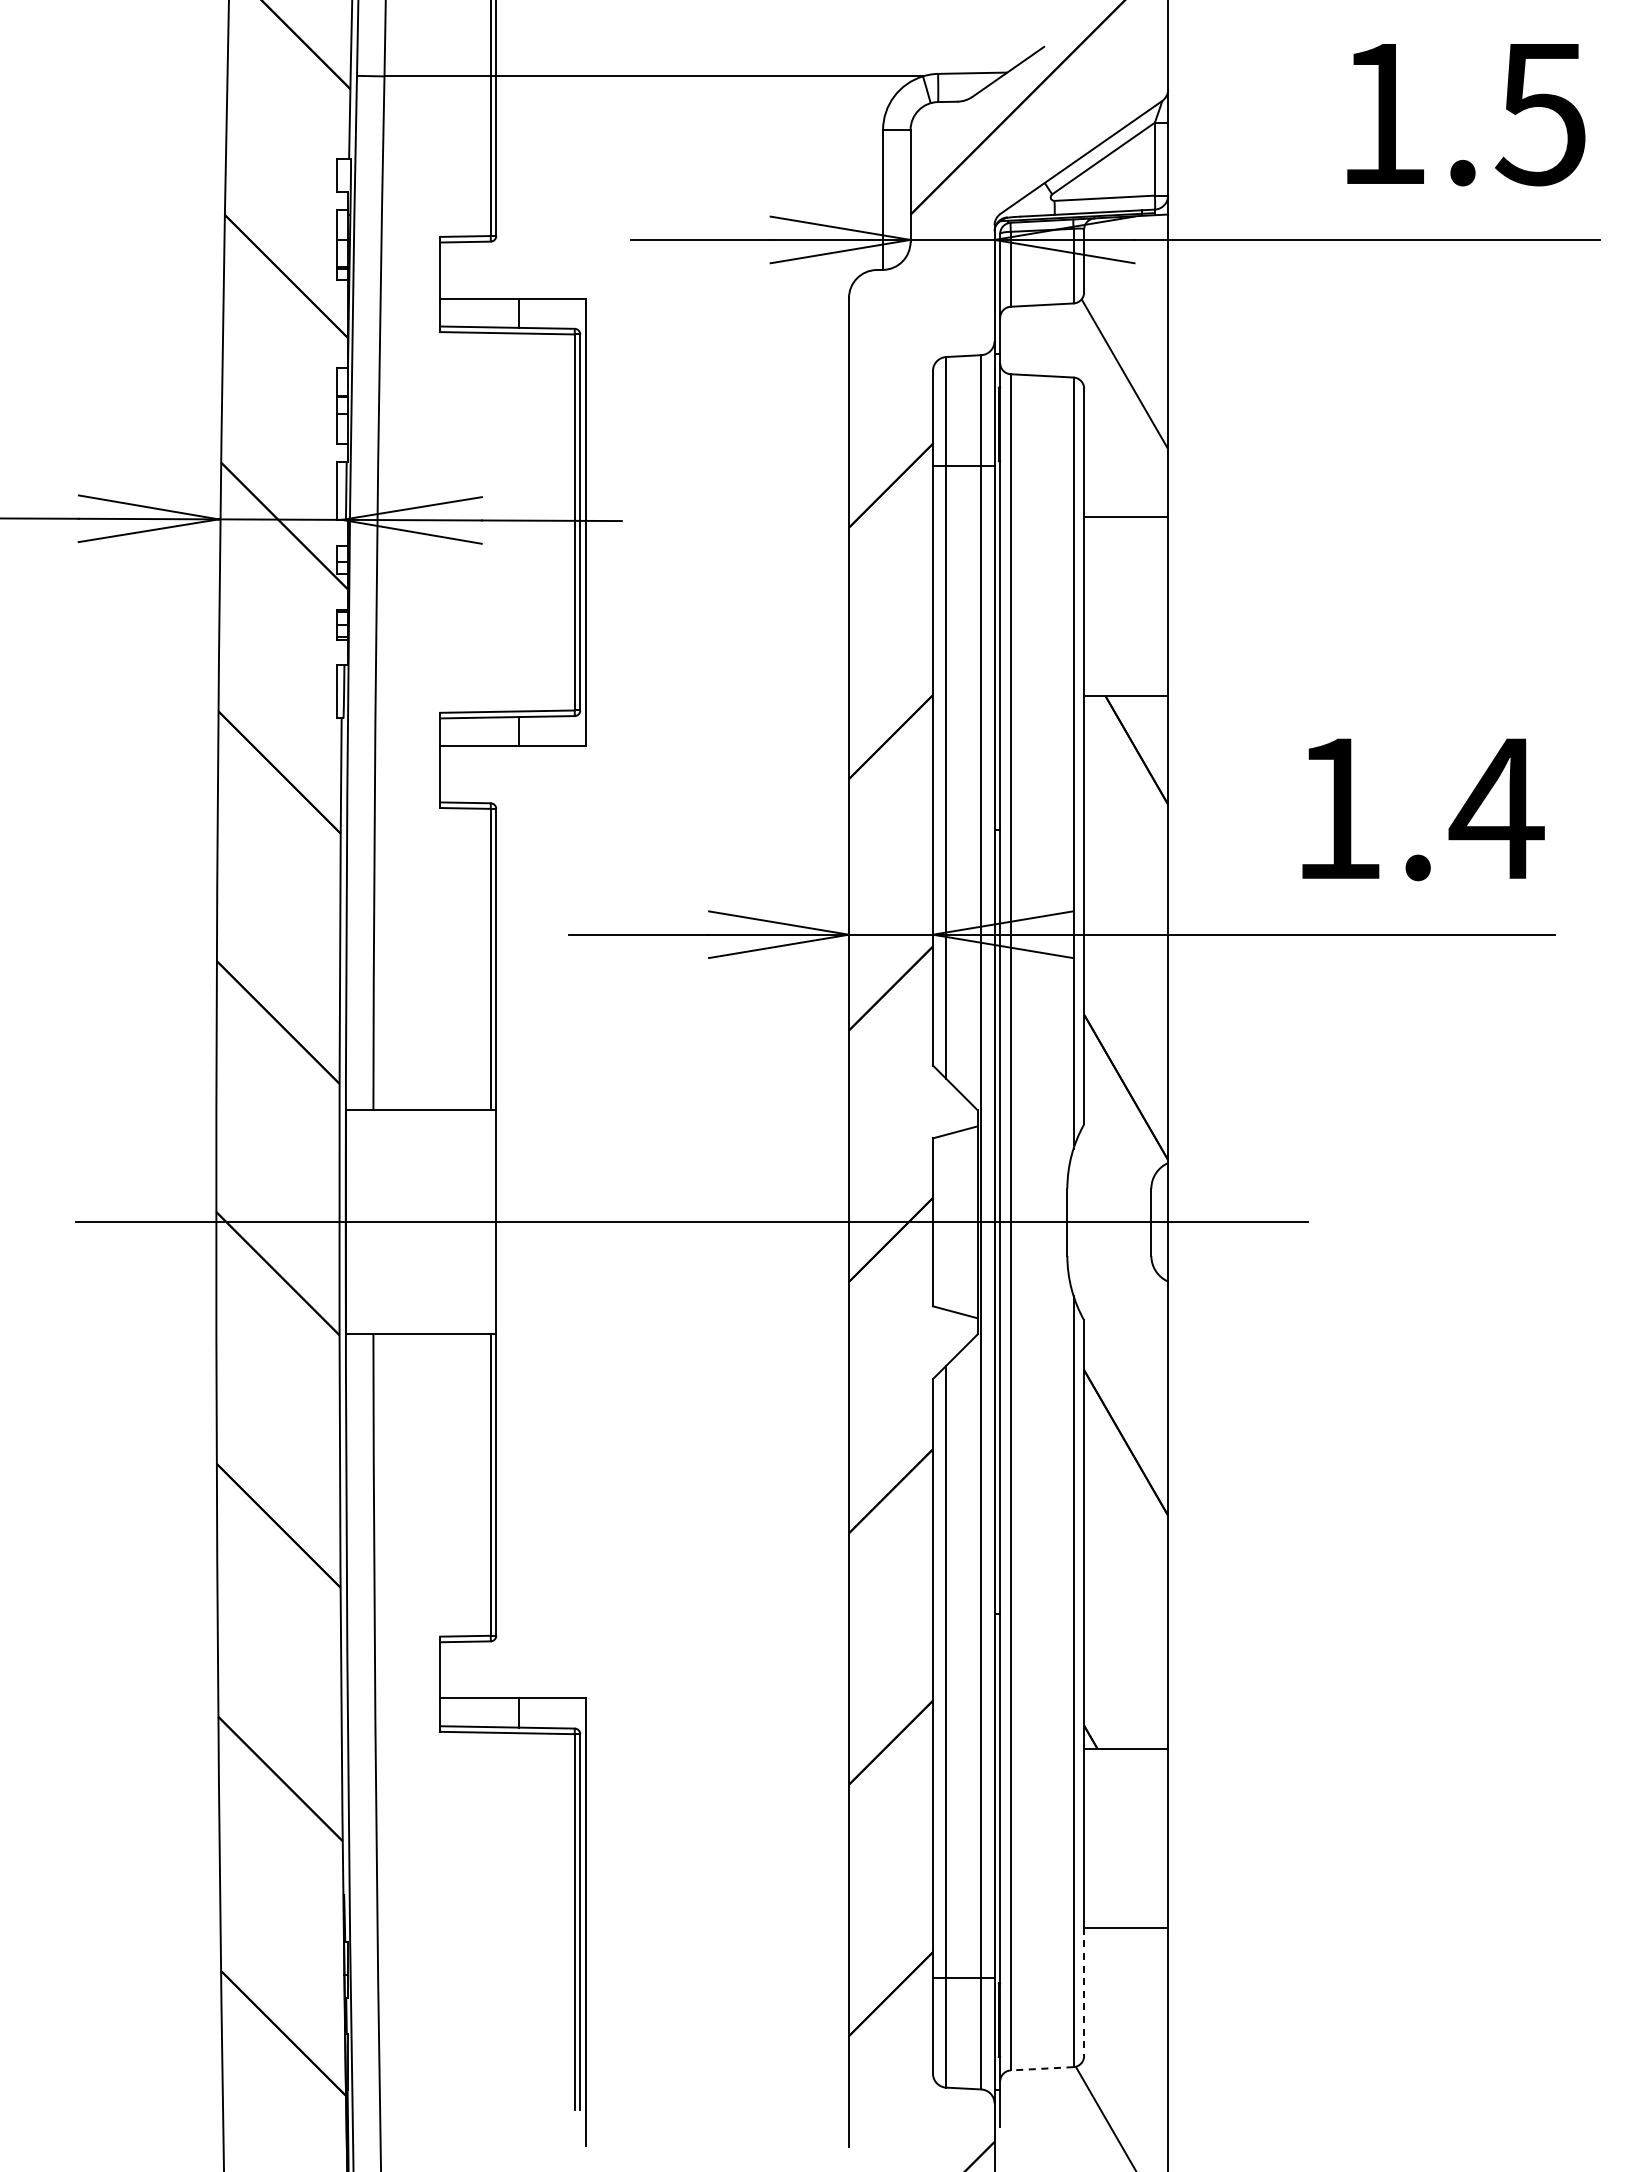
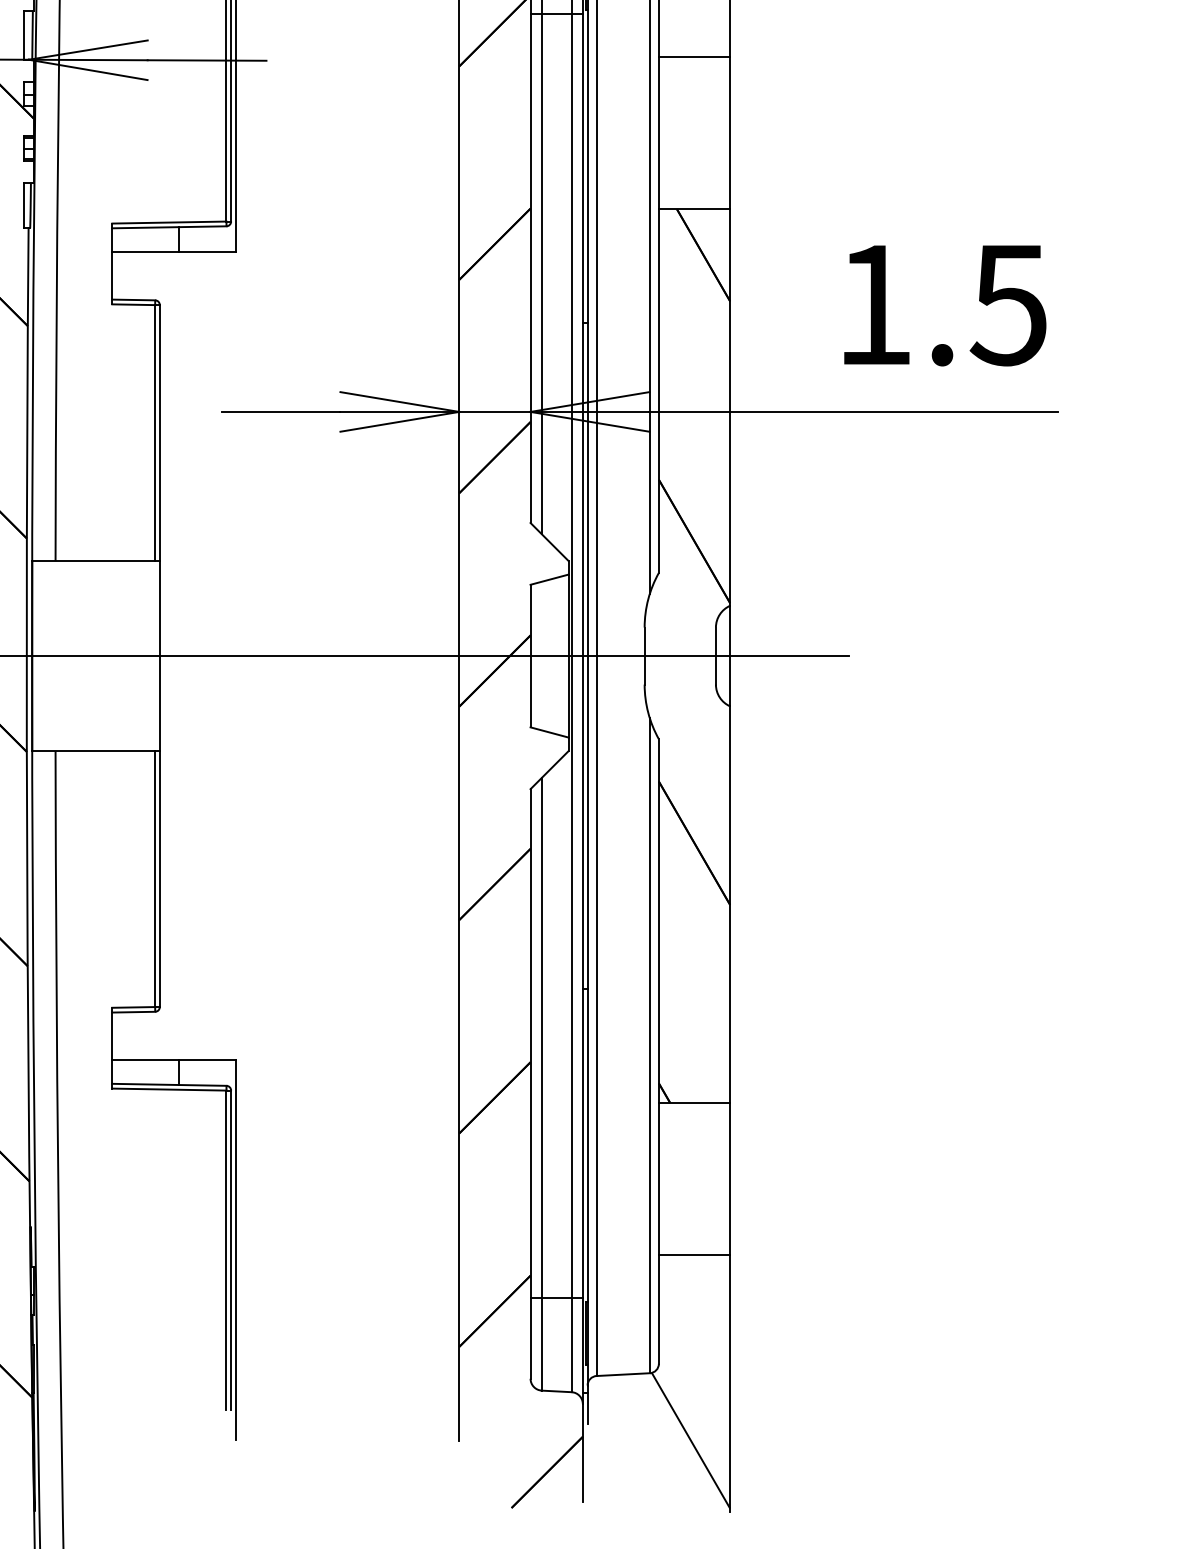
text: (1496, 809) -> (1008, 305), 1.4 -> 1.5
line: (1084, 1992) -> (659, 1309), dashed -> solid
line: (1041, 2068) -> (622, 1374), dashed -> solid

